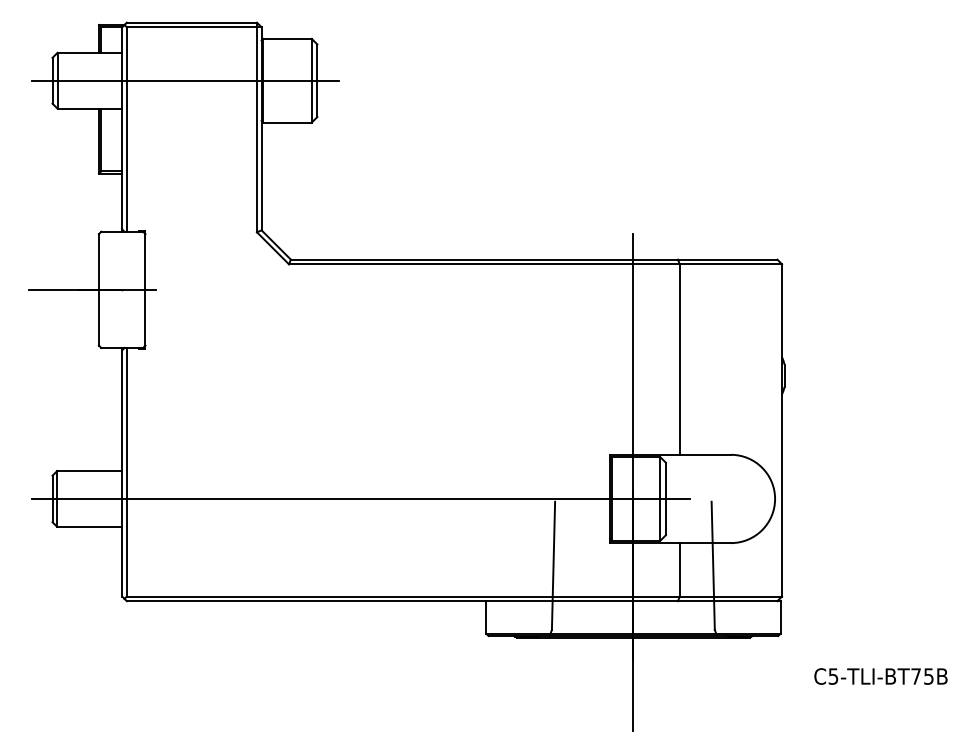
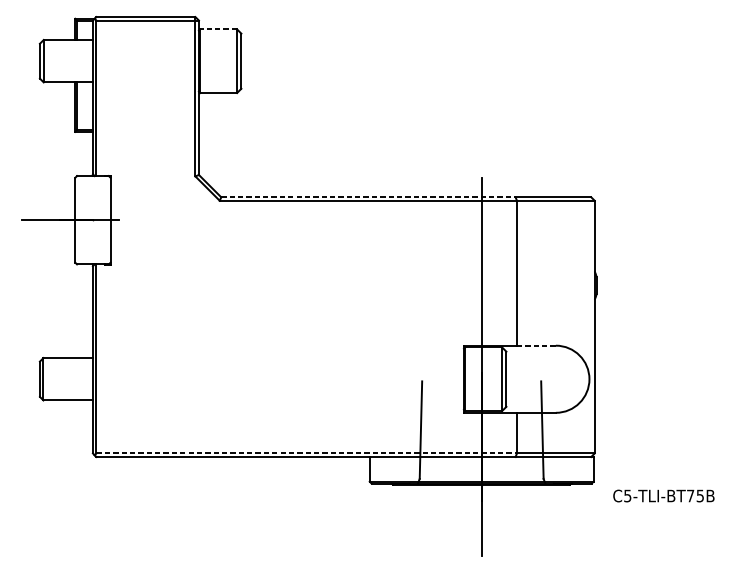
line: (287, 38) -> (218, 29), solid -> dashed
line: (185, 80) -> (141, 61), removed
line: (484, 259) -> (368, 197), solid -> dashed
line: (705, 454) -> (536, 345), solid -> dashed
line: (360, 498) -> (274, 378), removed
line: (403, 596) -> (306, 453), solid -> dashed
text: (880, 676) -> (663, 496), moved

